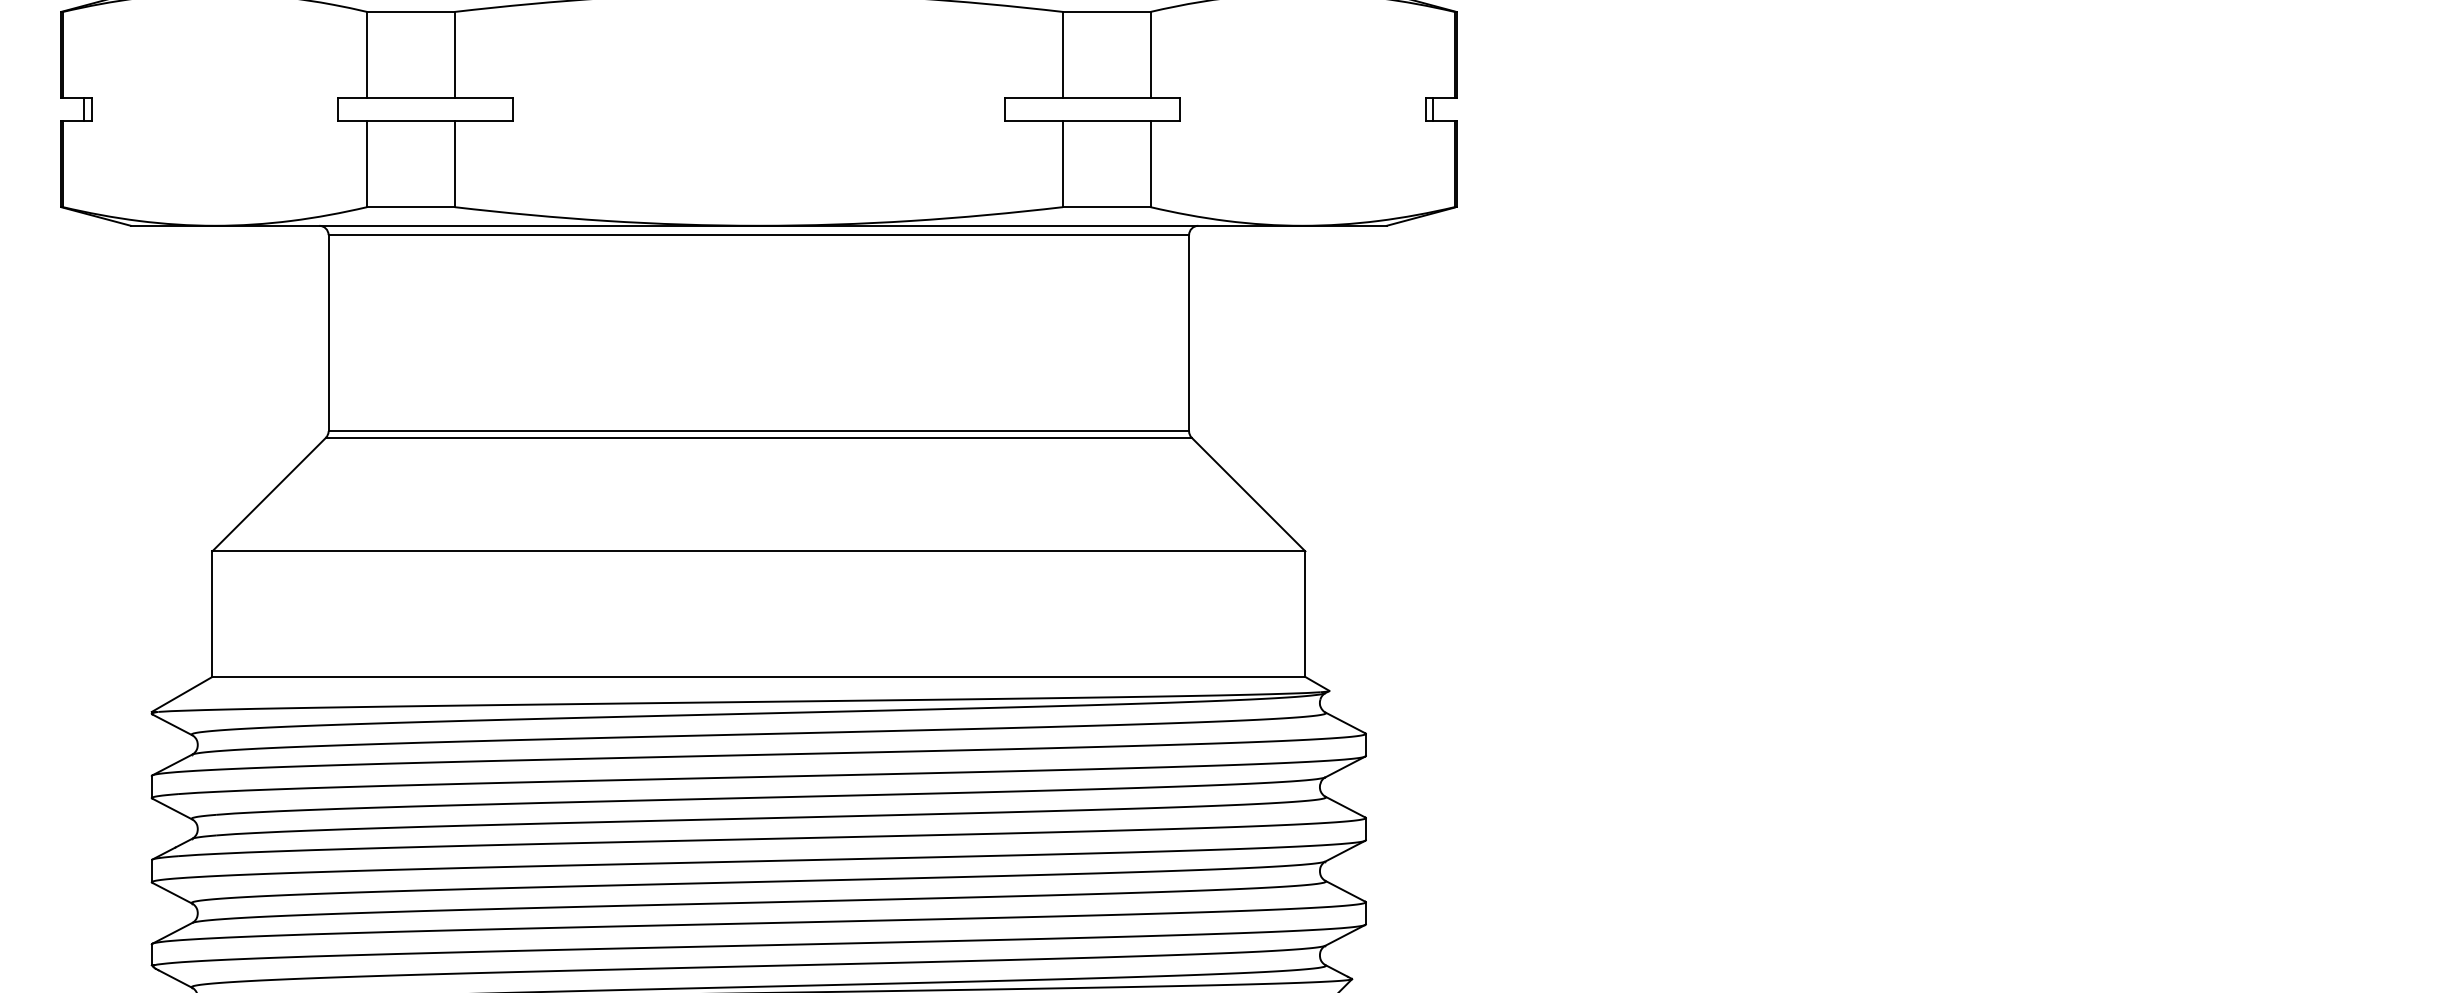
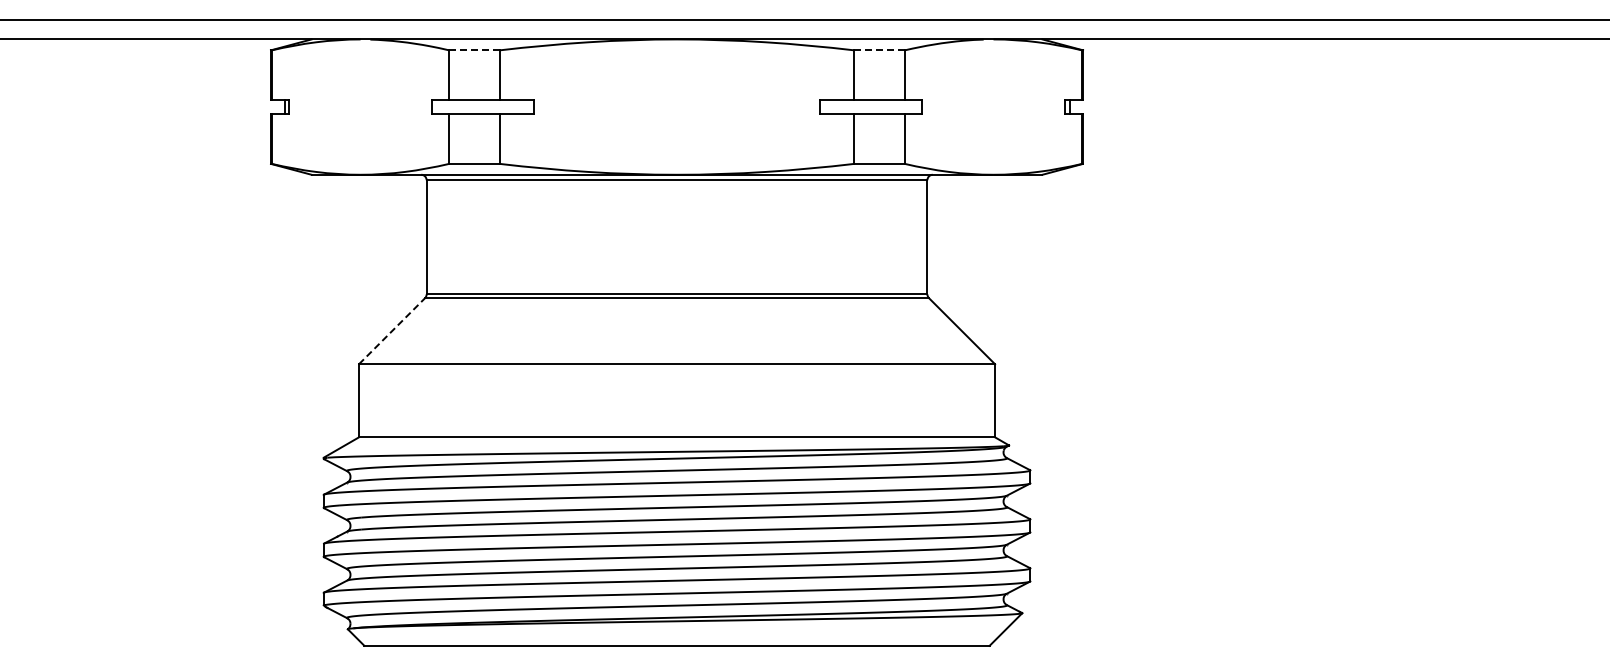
line: (412, 12) -> (475, 50), solid -> dashed
line: (1108, 12) -> (880, 50), solid -> dashed
line: (269, 495) -> (392, 331), solid -> dashed

